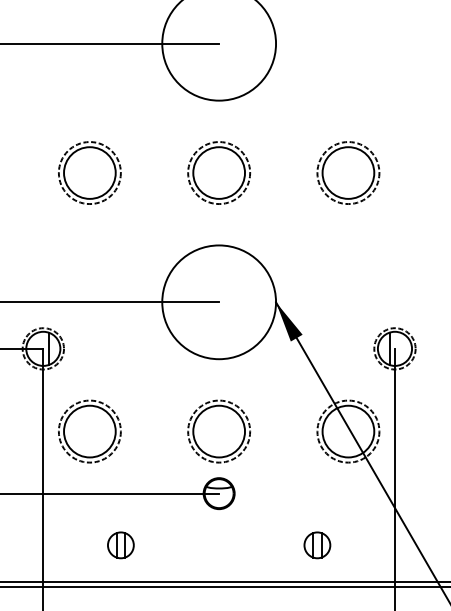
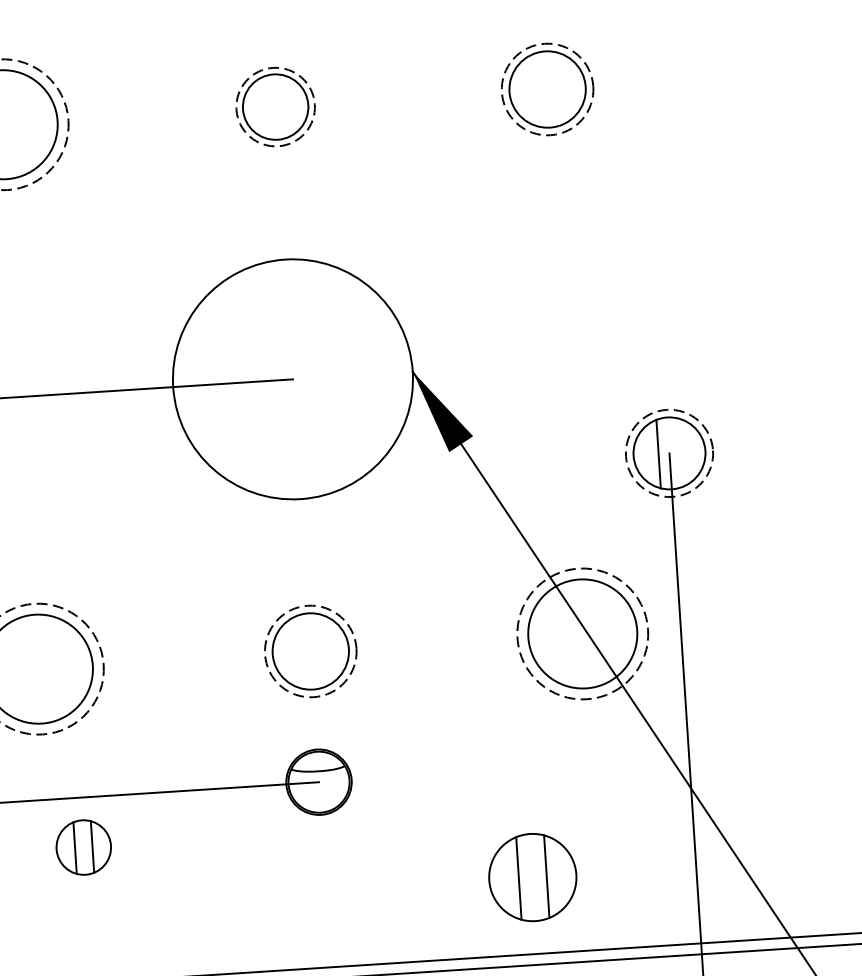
part: (219, 172) -> (276, 105), size x0.6
part: (348, 172) -> (547, 88), size x0.7
part: (219, 431) -> (311, 651), size x0.7
part: (120, 545) -> (82, 847), moved
part: (317, 545) -> (533, 877), size x1.6

